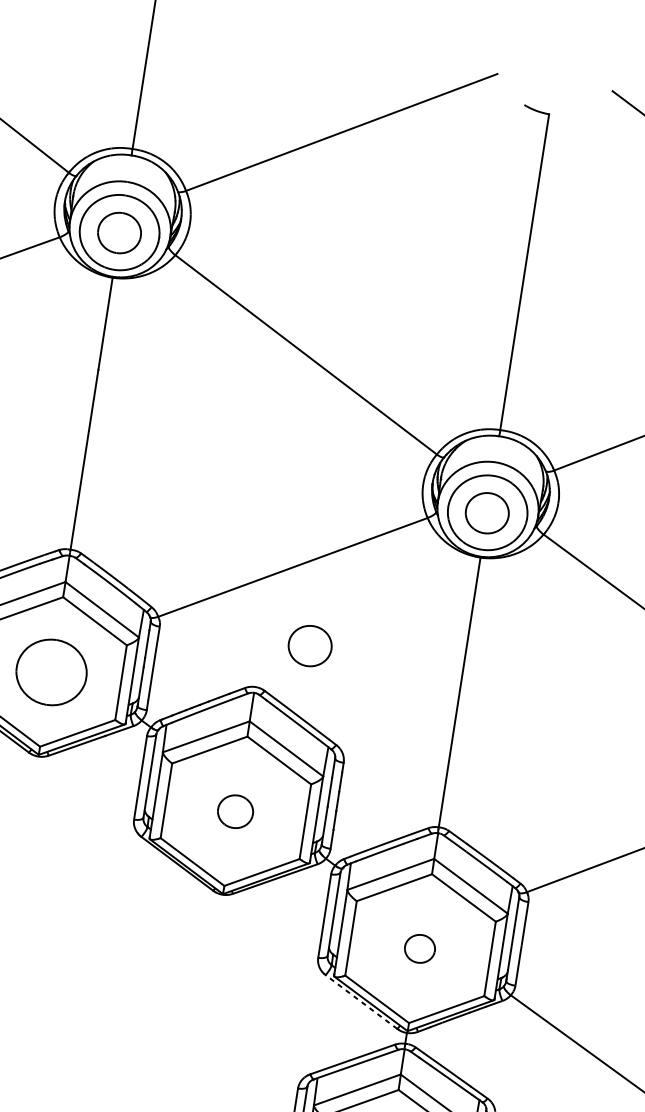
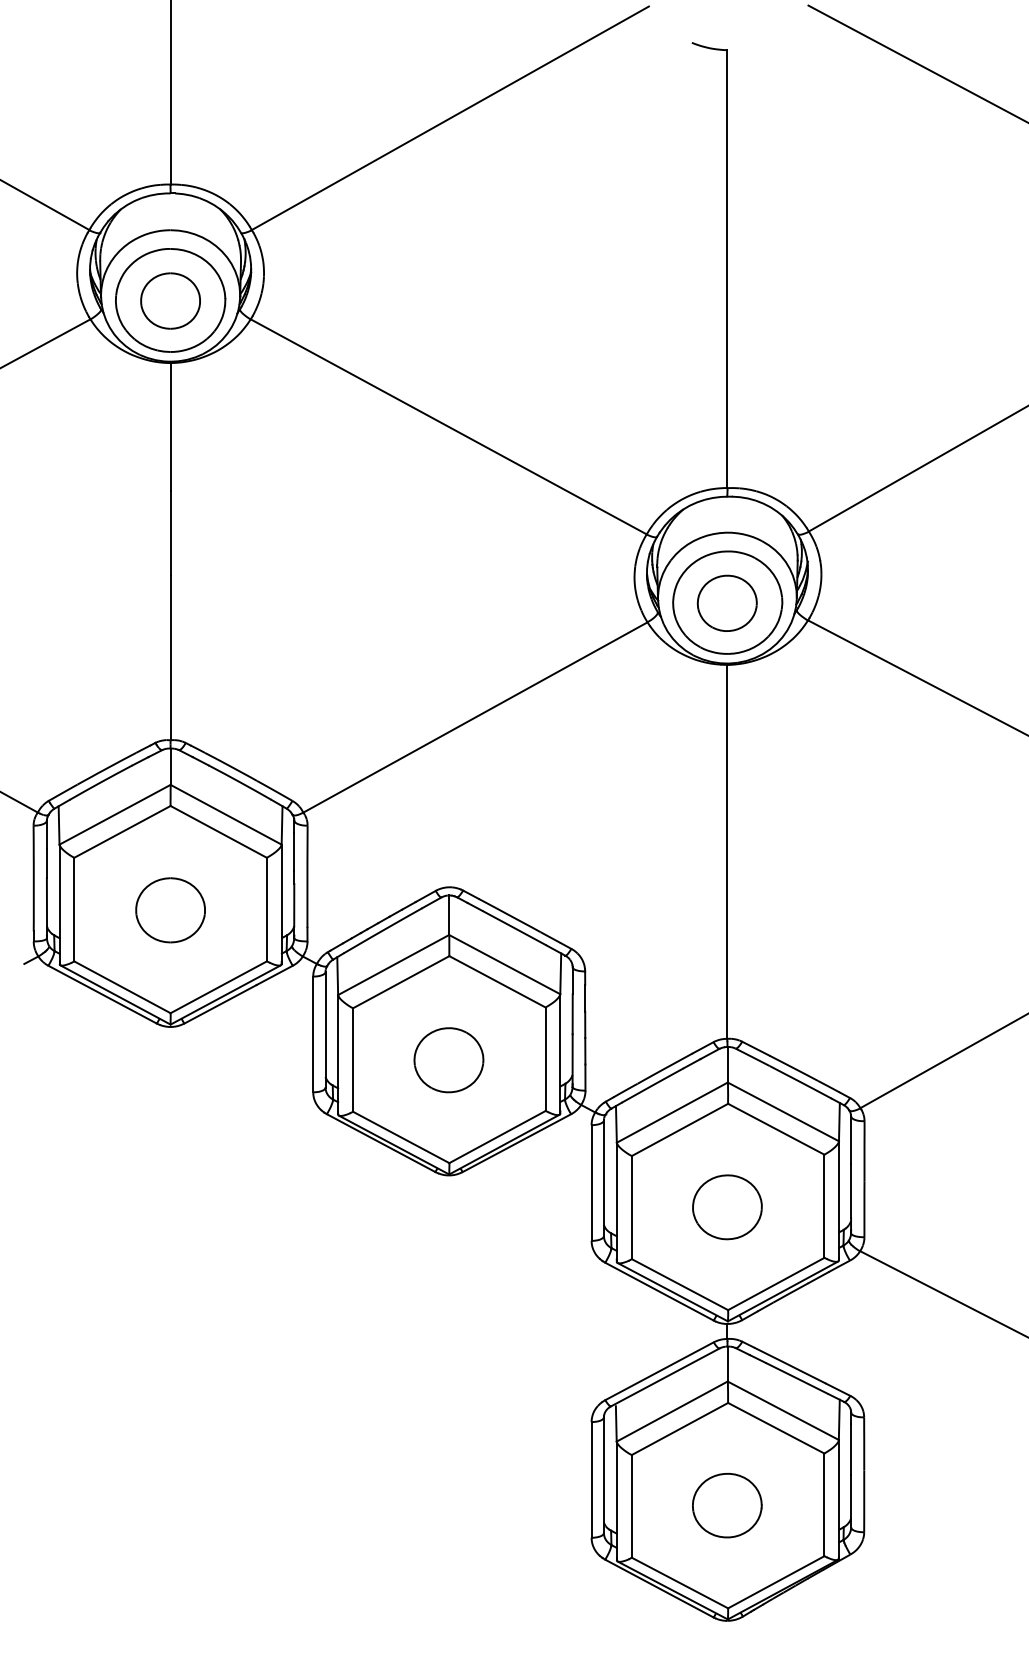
part: (309, 645) -> (514, 819), removed
part: (51, 672) -> (170, 910), size x0.71
part: (235, 811) -> (448, 1060), size x1.43
part: (420, 948) -> (727, 1207), size x1.67
line: (361, 1001) -> (659, 1291), dashed -> solid

